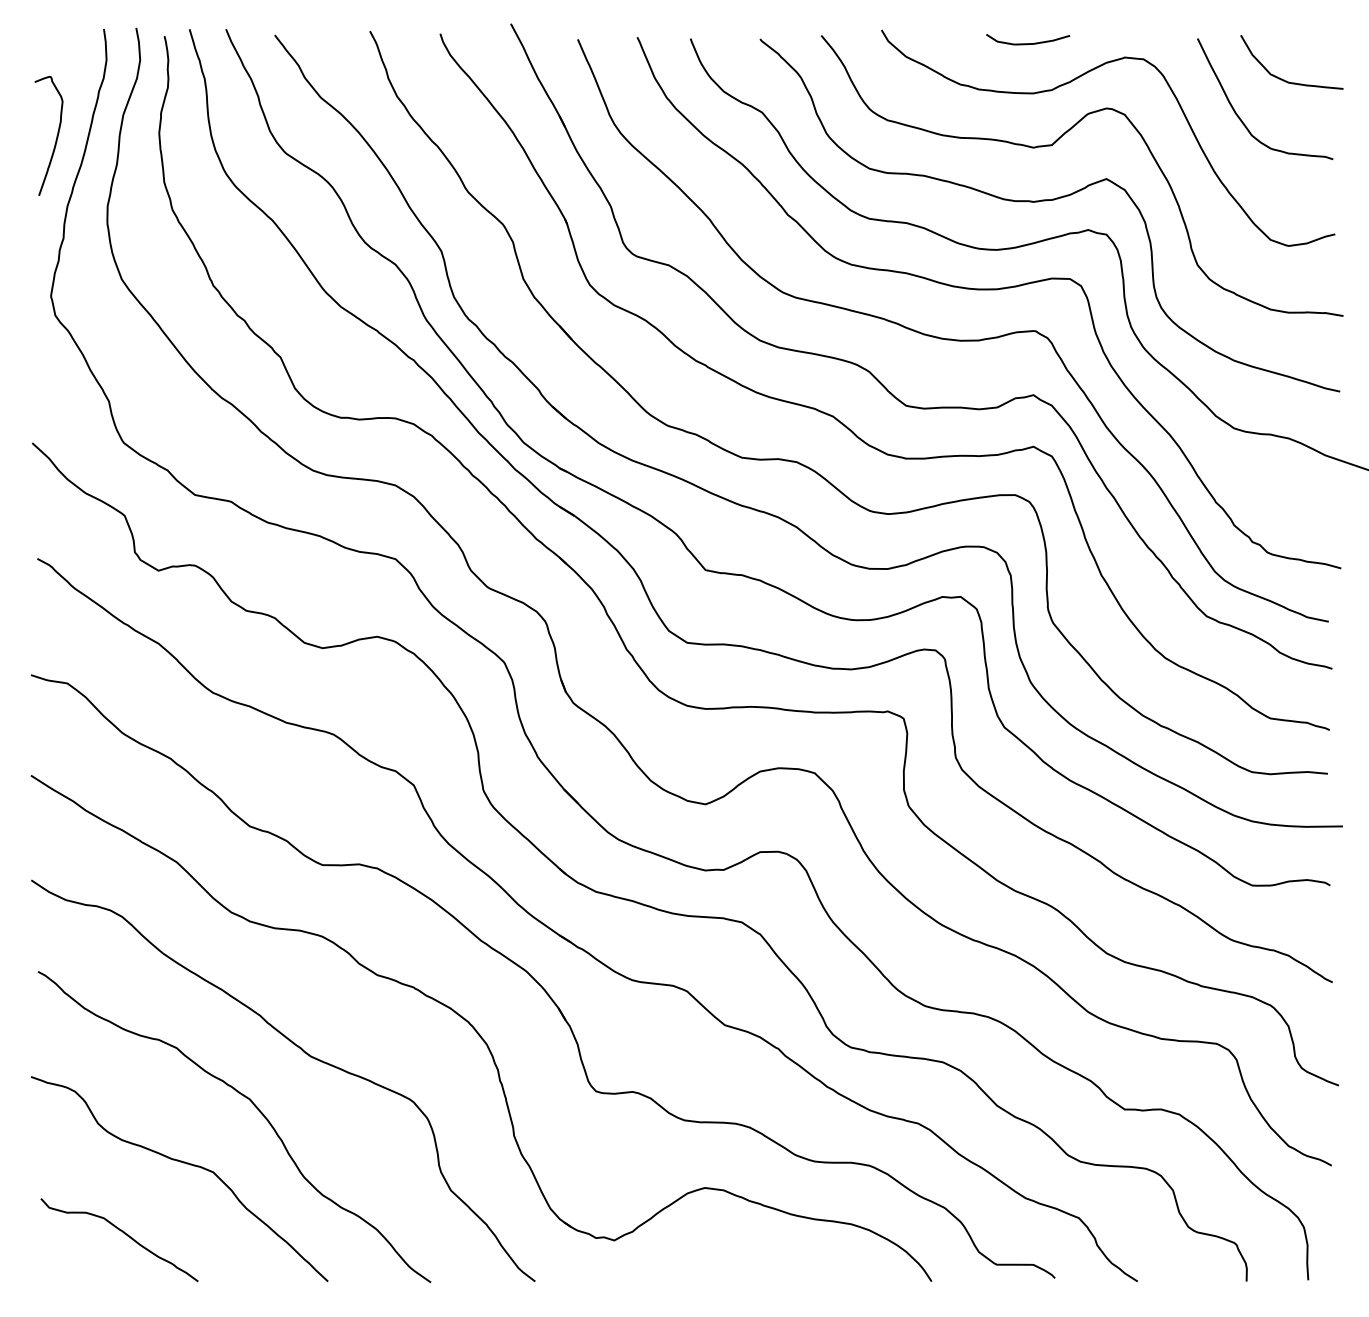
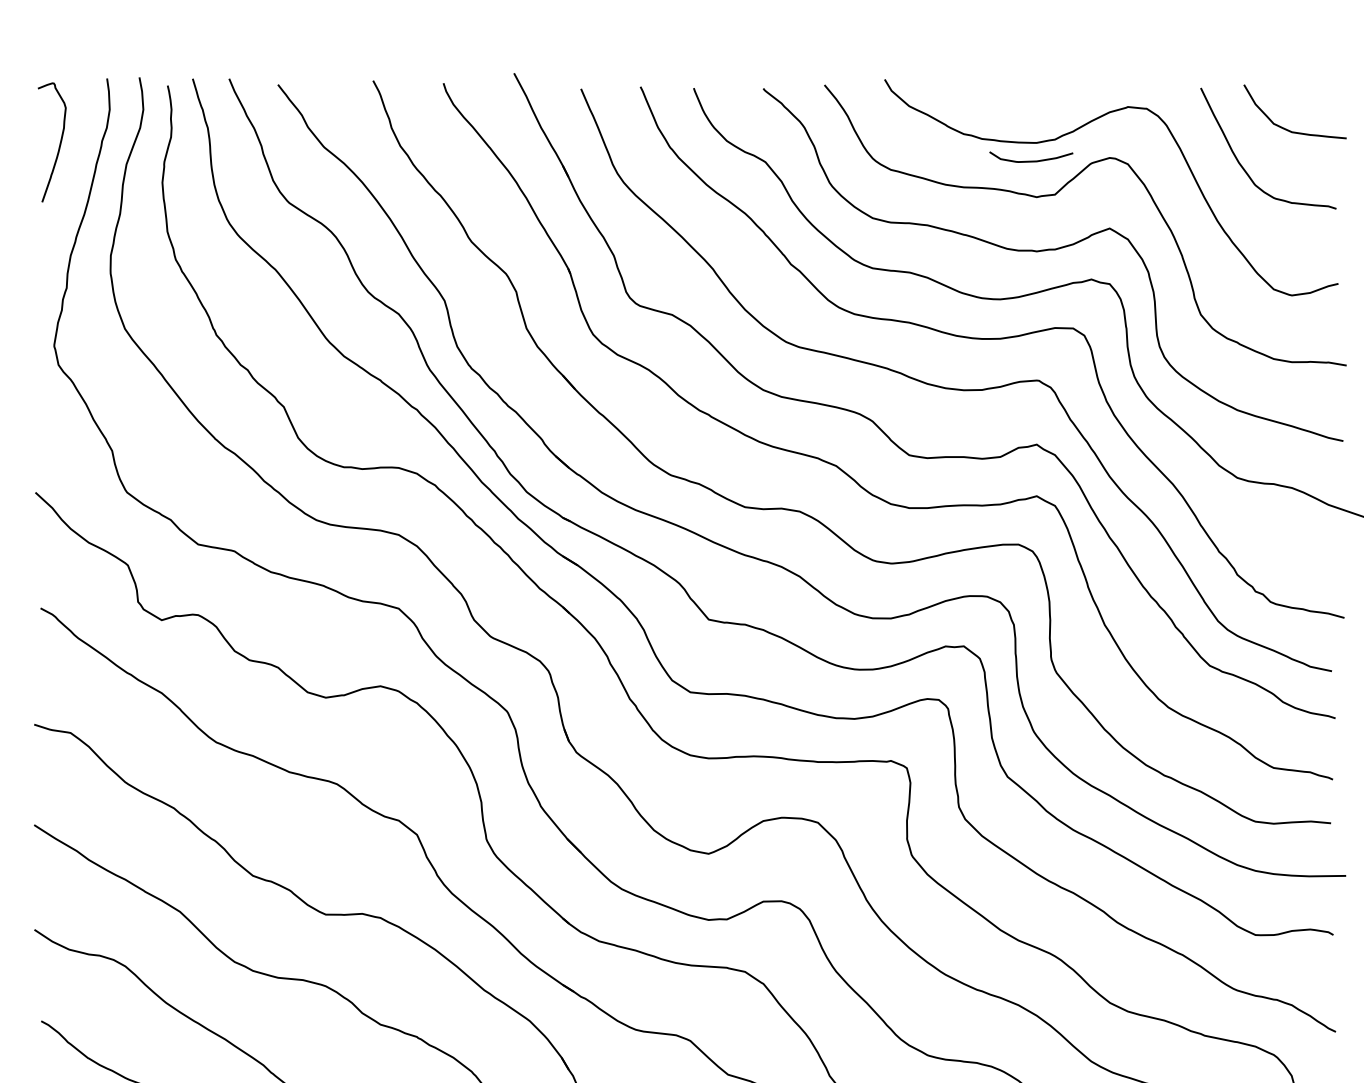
curve: (1028, 43) -> (1031, 160), moved
curve: (56, 135) -> (59, 141), moved

